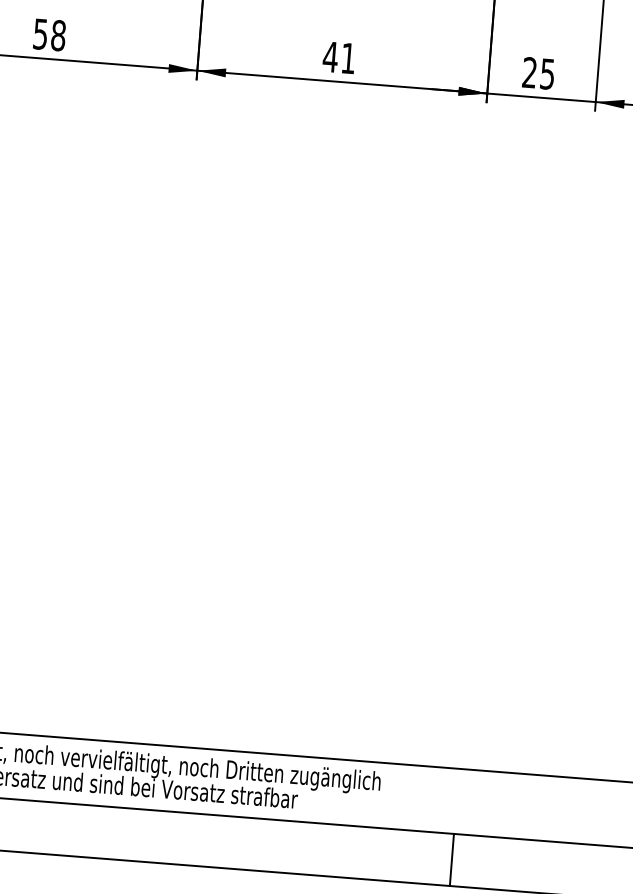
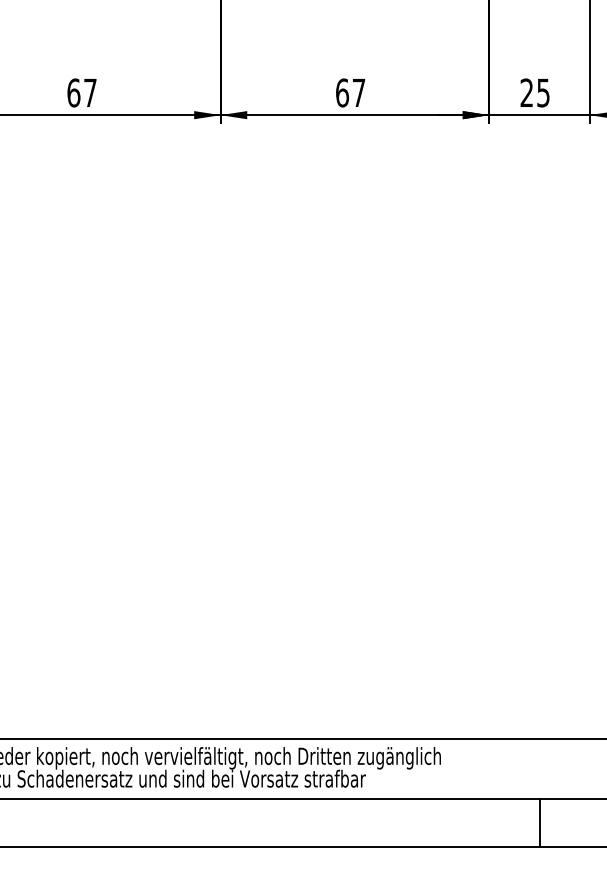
text: (48, 34) -> (81, 92), 58 -> 67
text: (339, 57) -> (350, 92), 41 -> 67
line: (452, 860) -> (540, 823), moved

